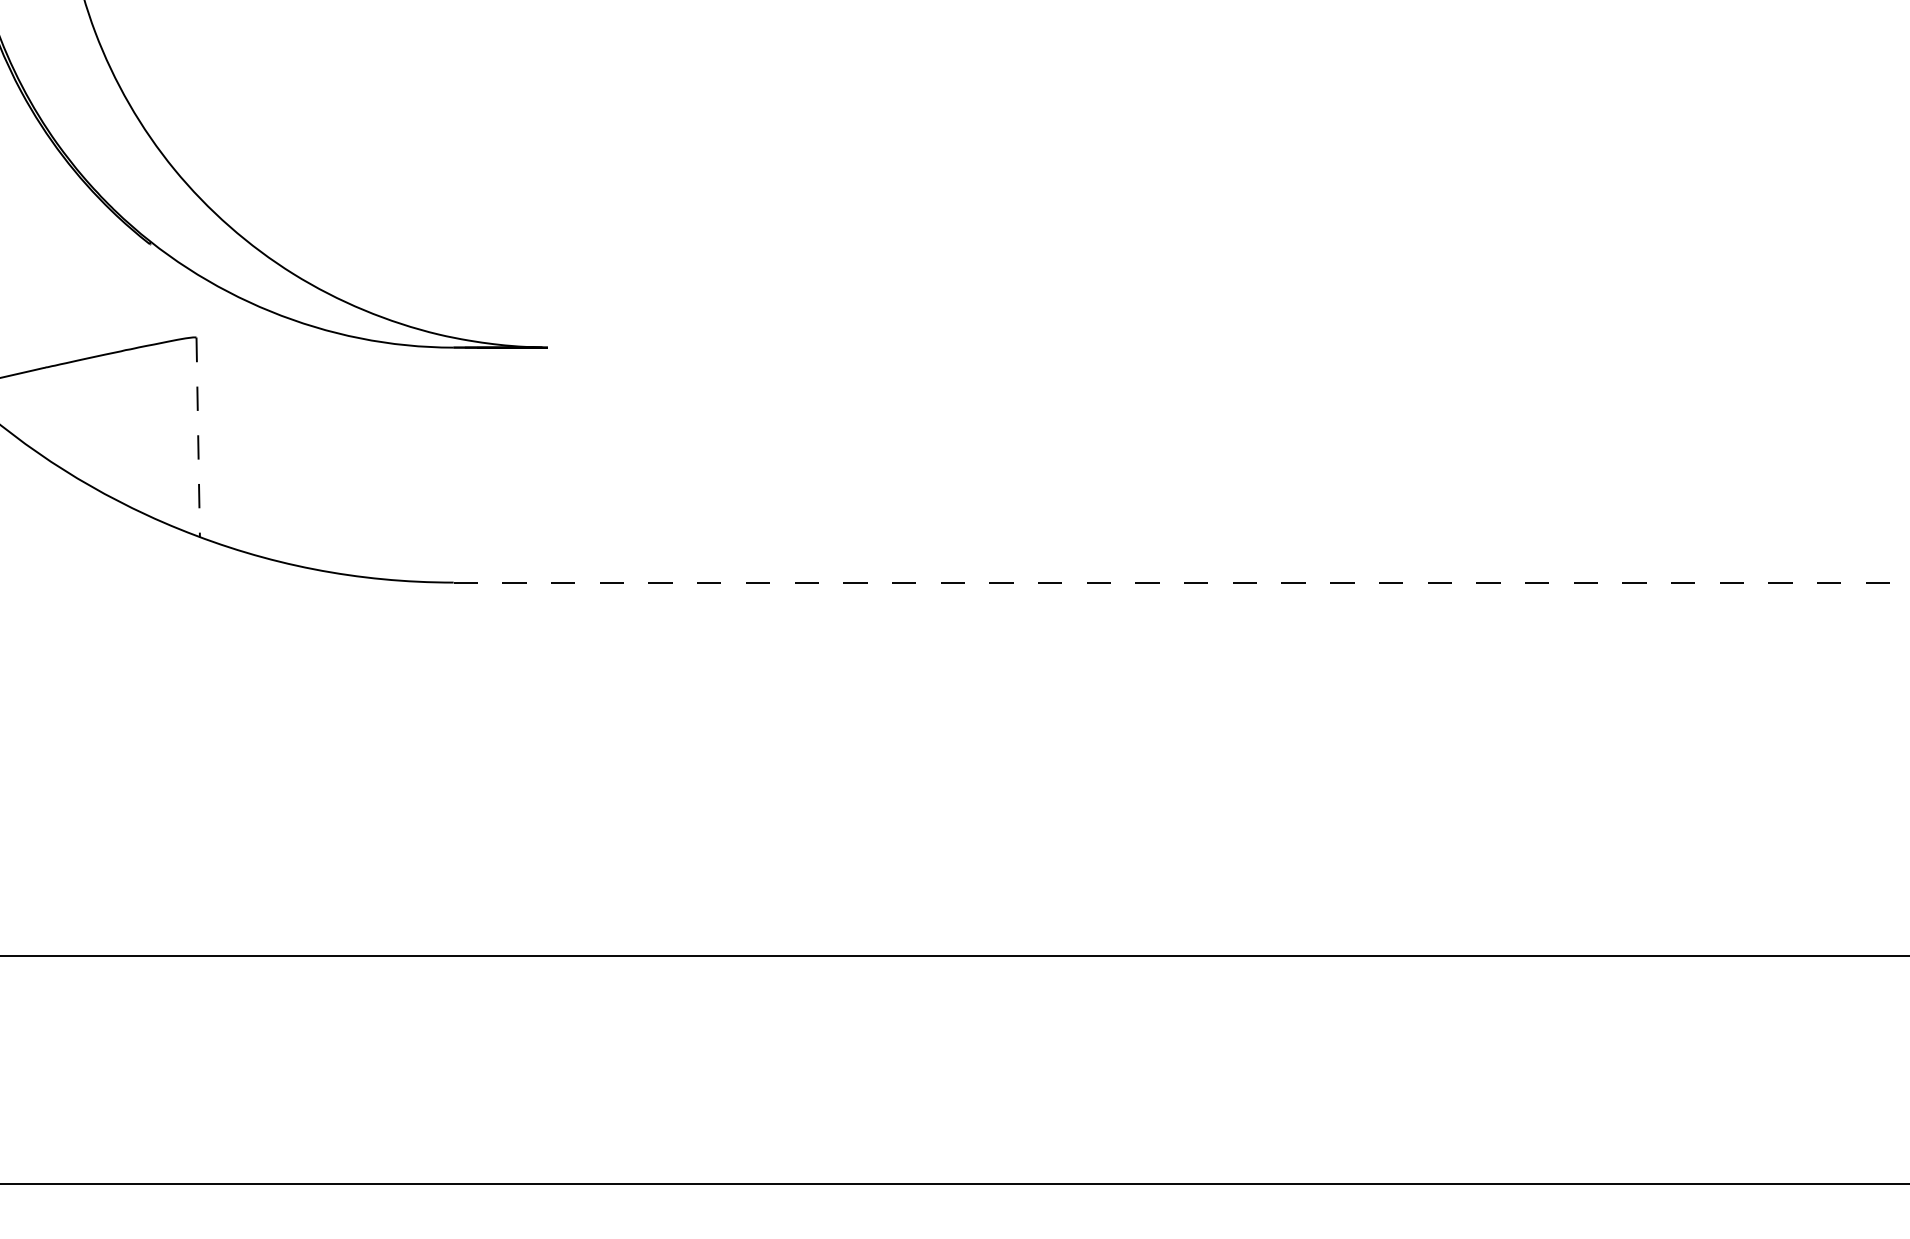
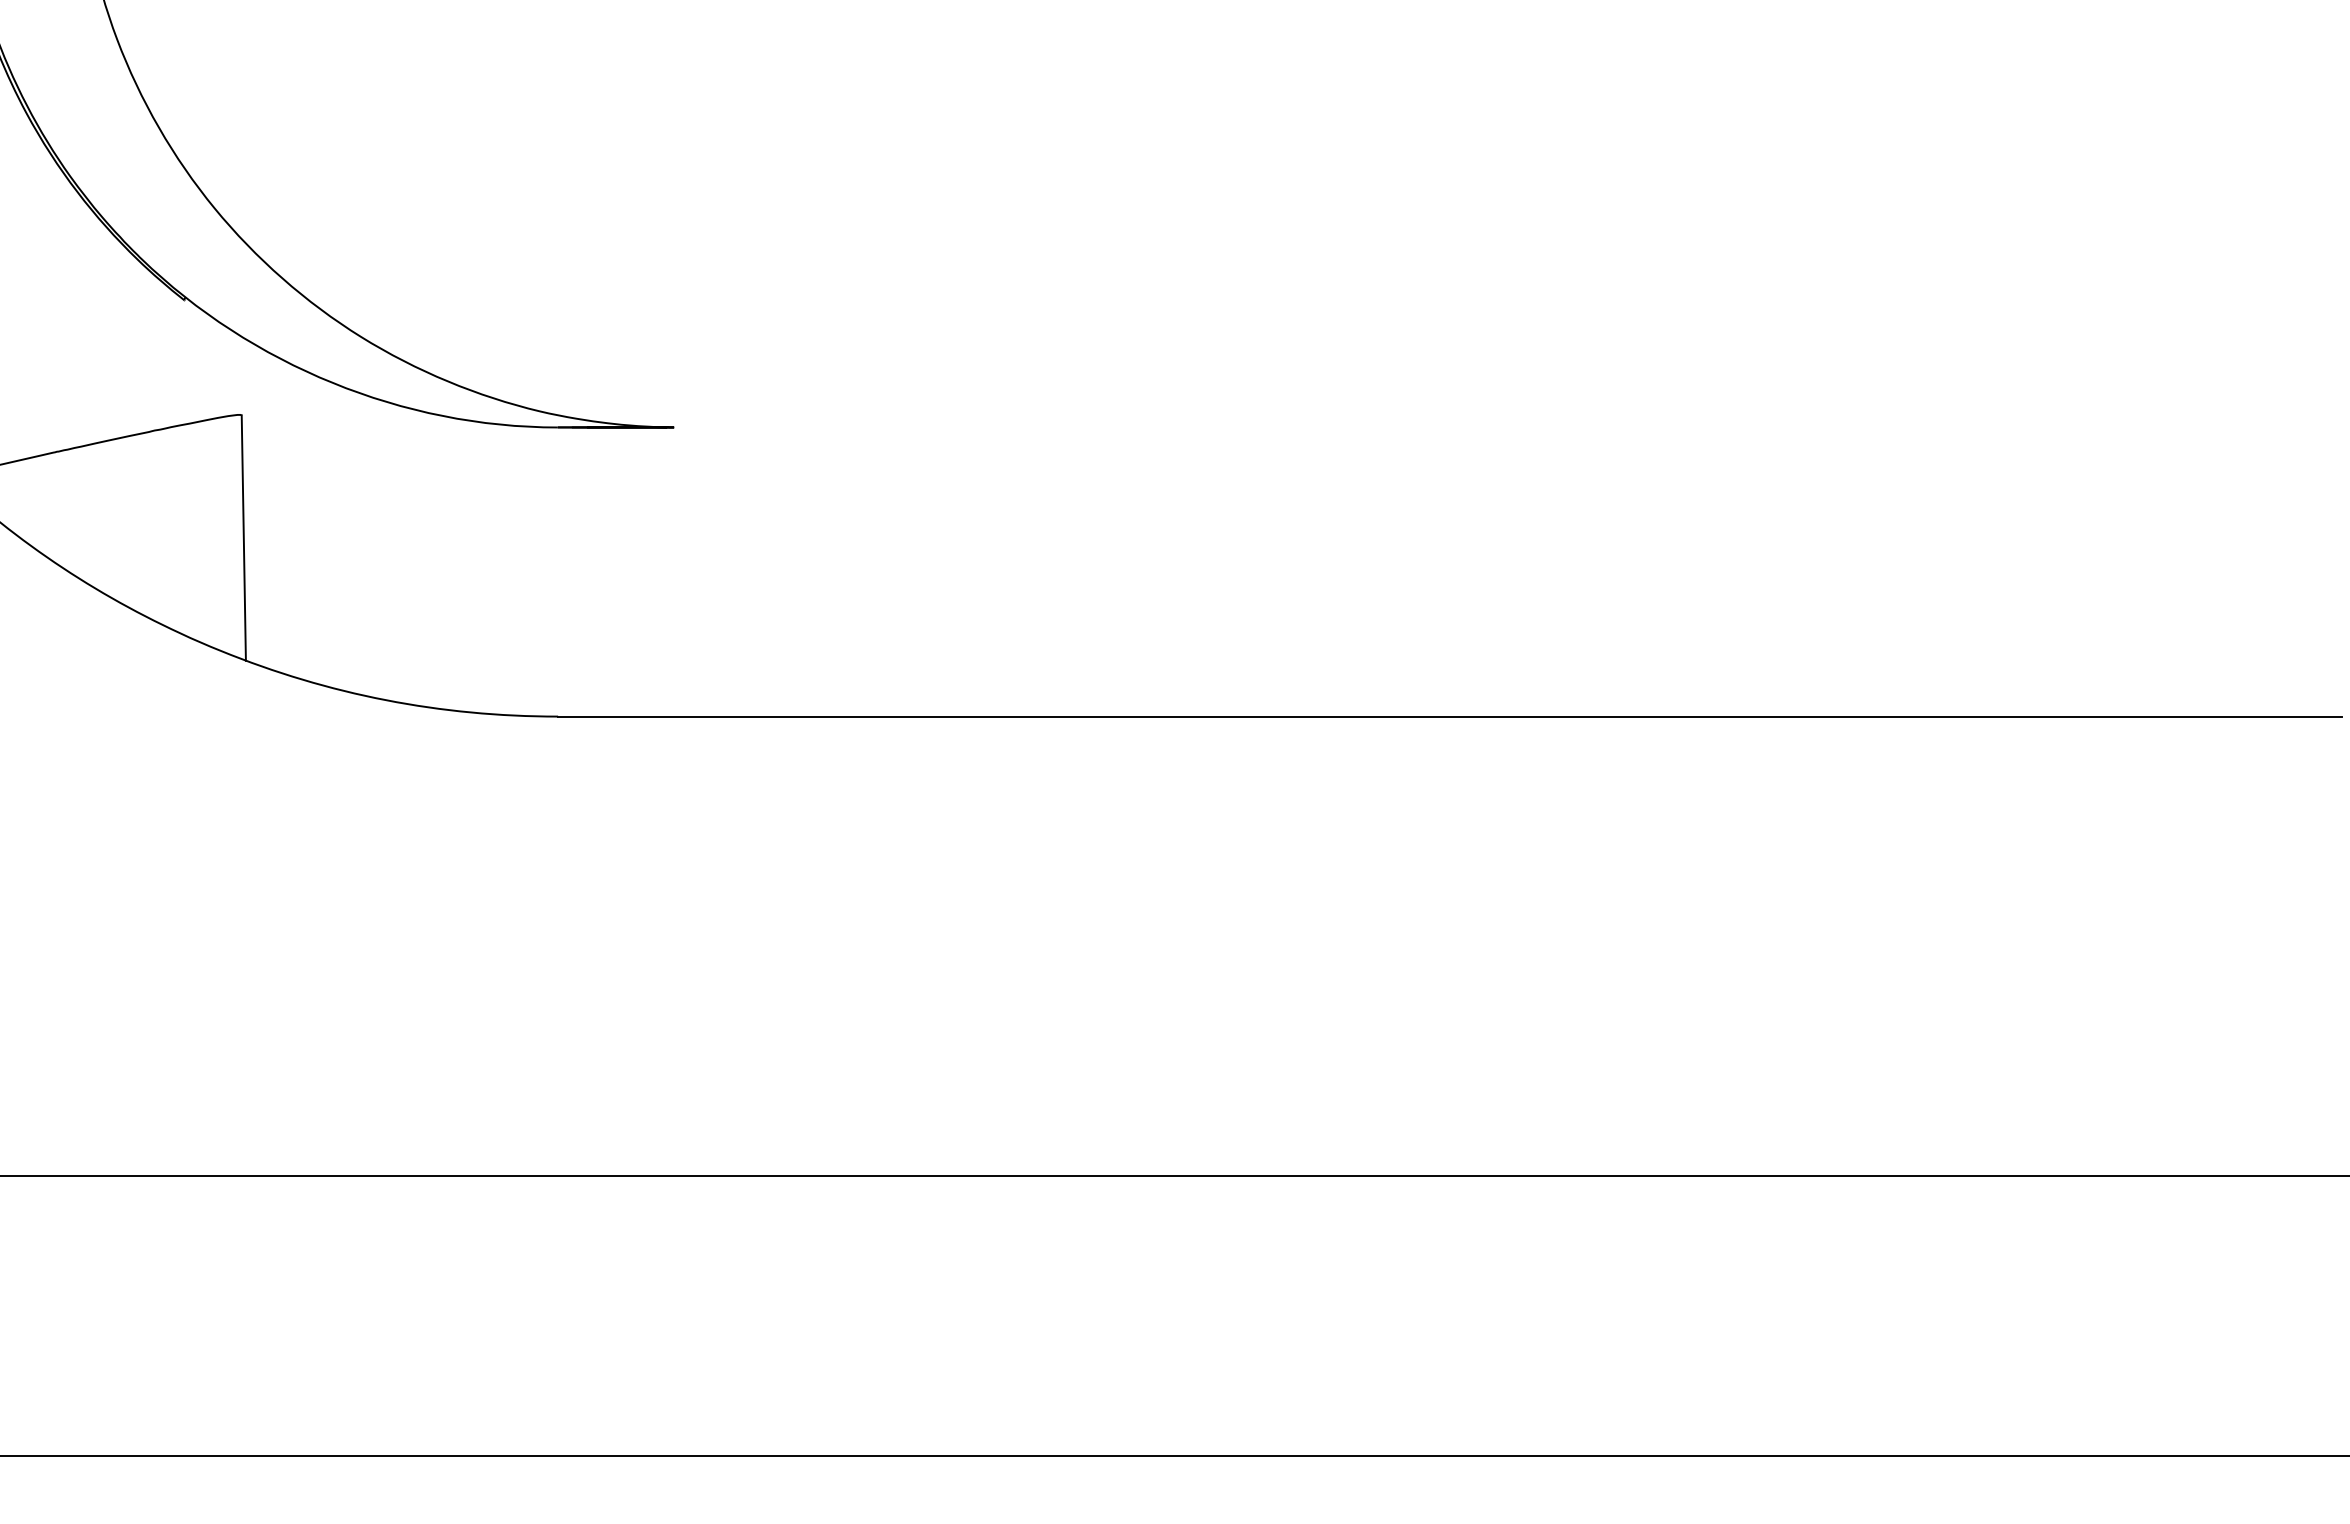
line: (197, 437) -> (243, 538), dashed -> solid
line: (1178, 582) -> (1450, 716), dashed -> solid

